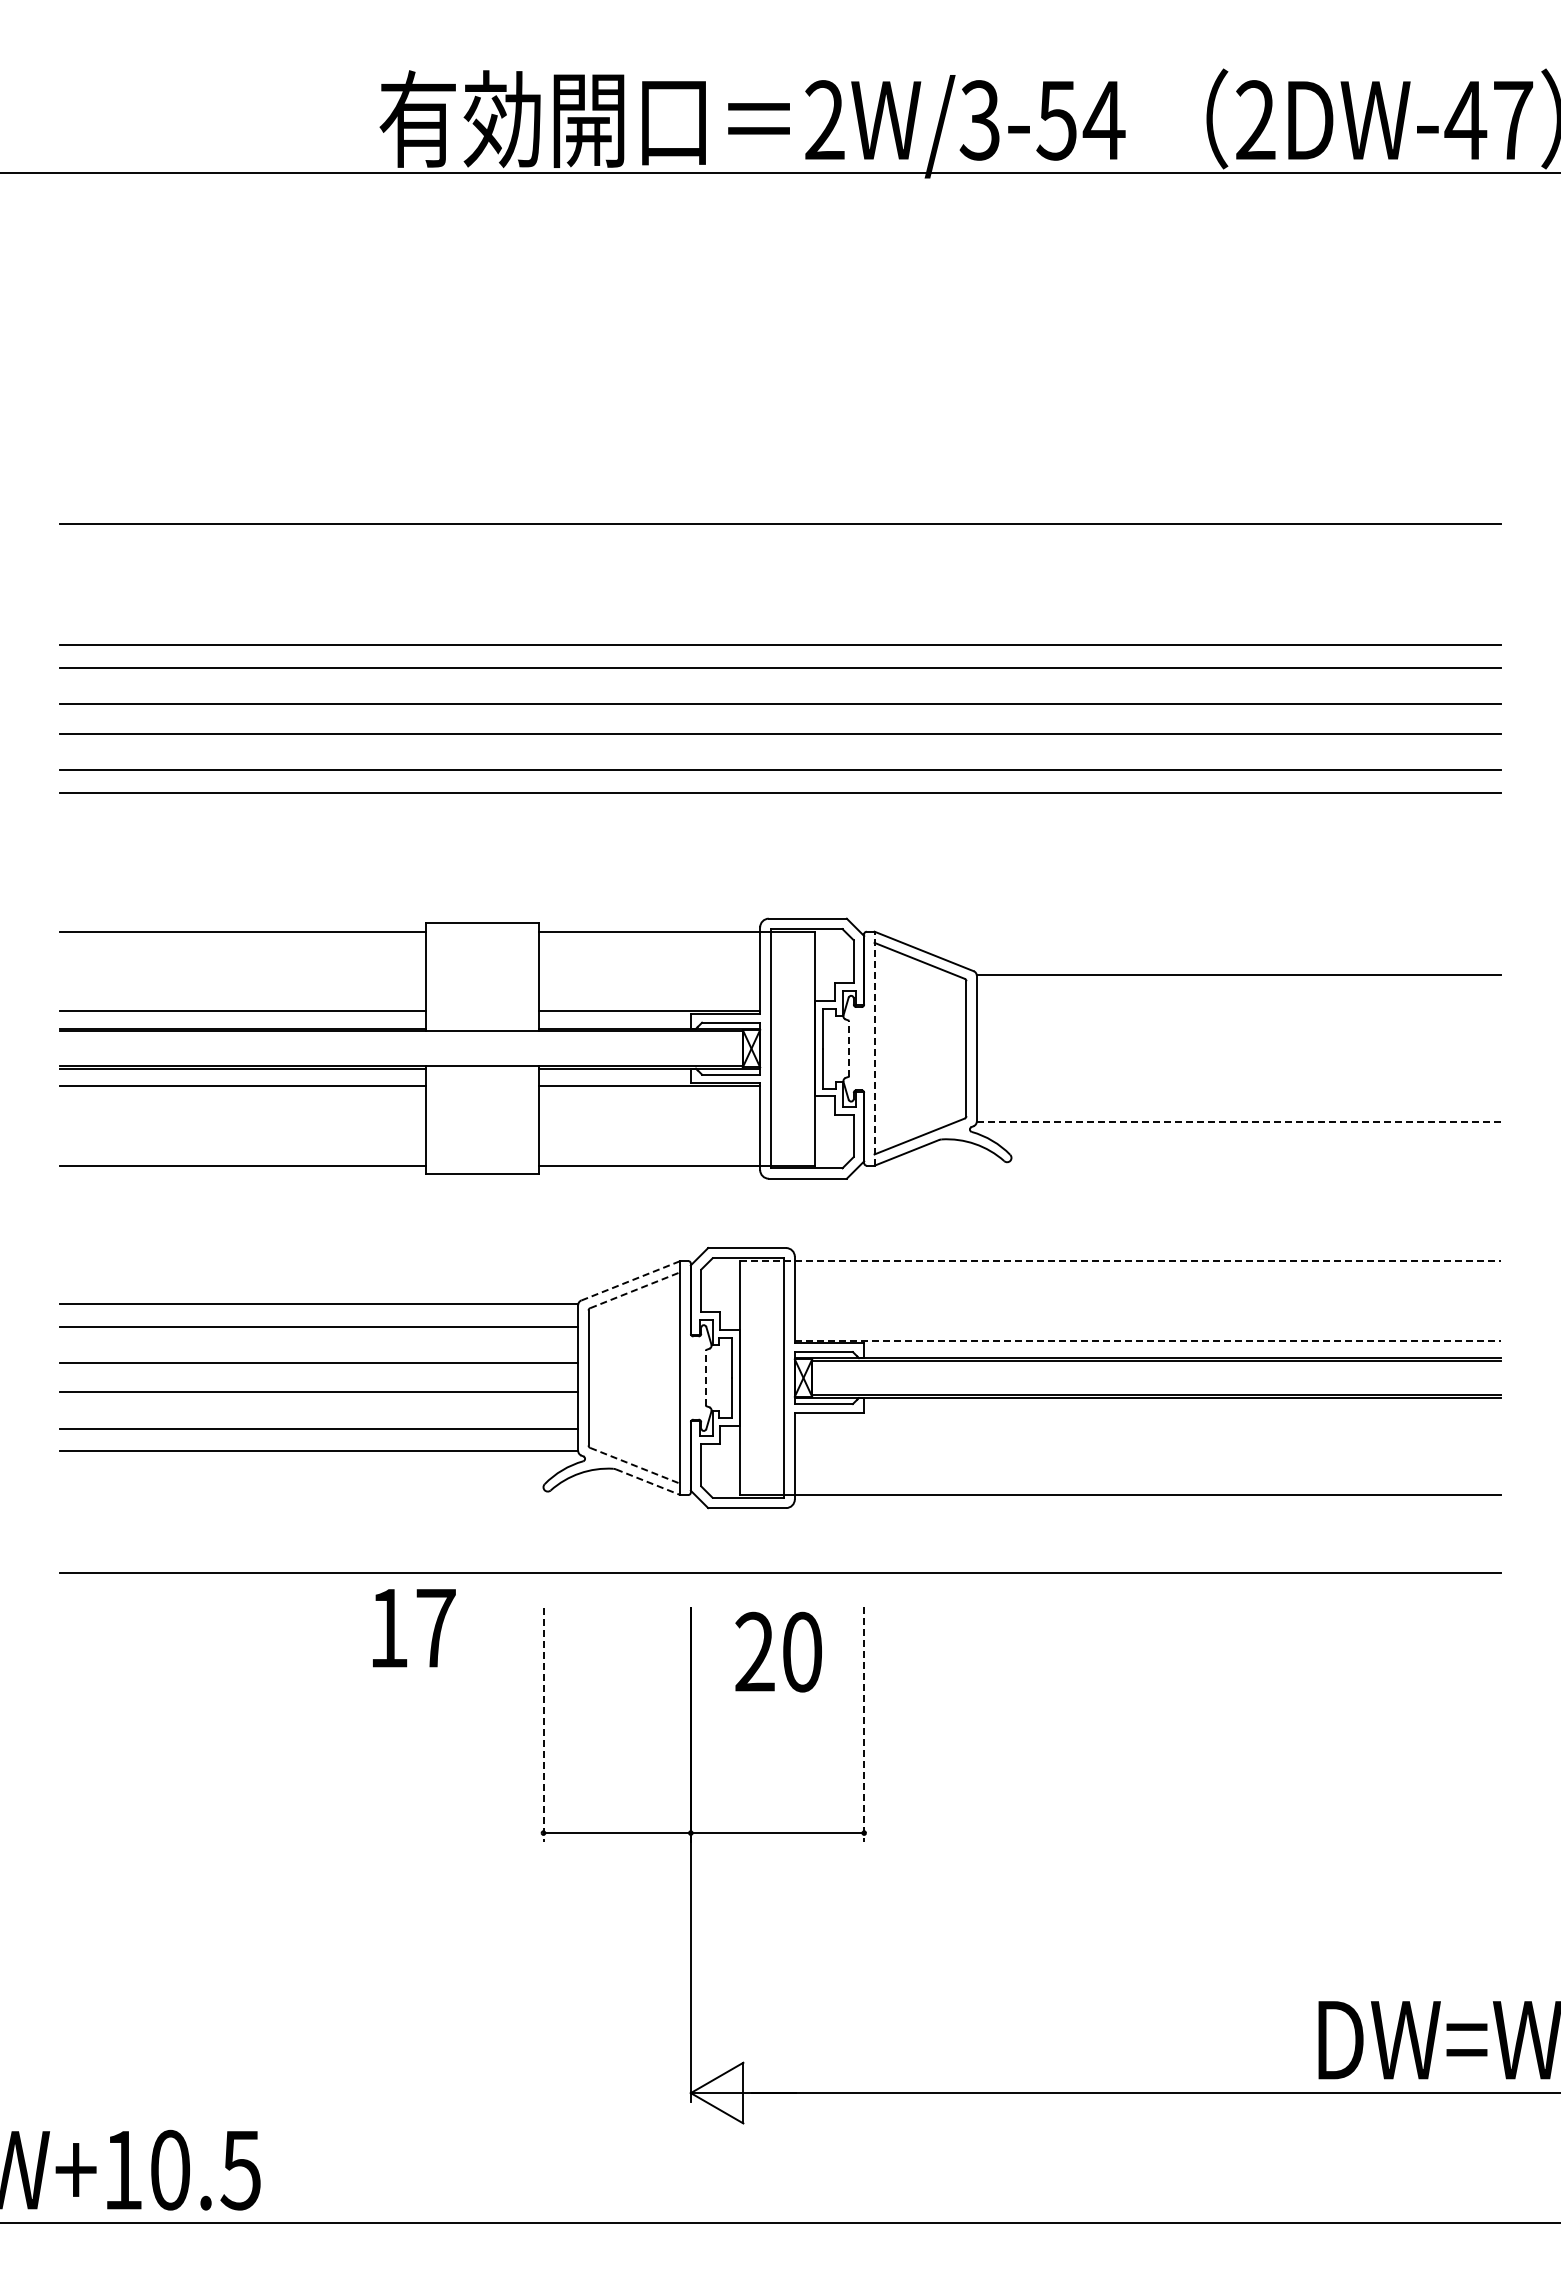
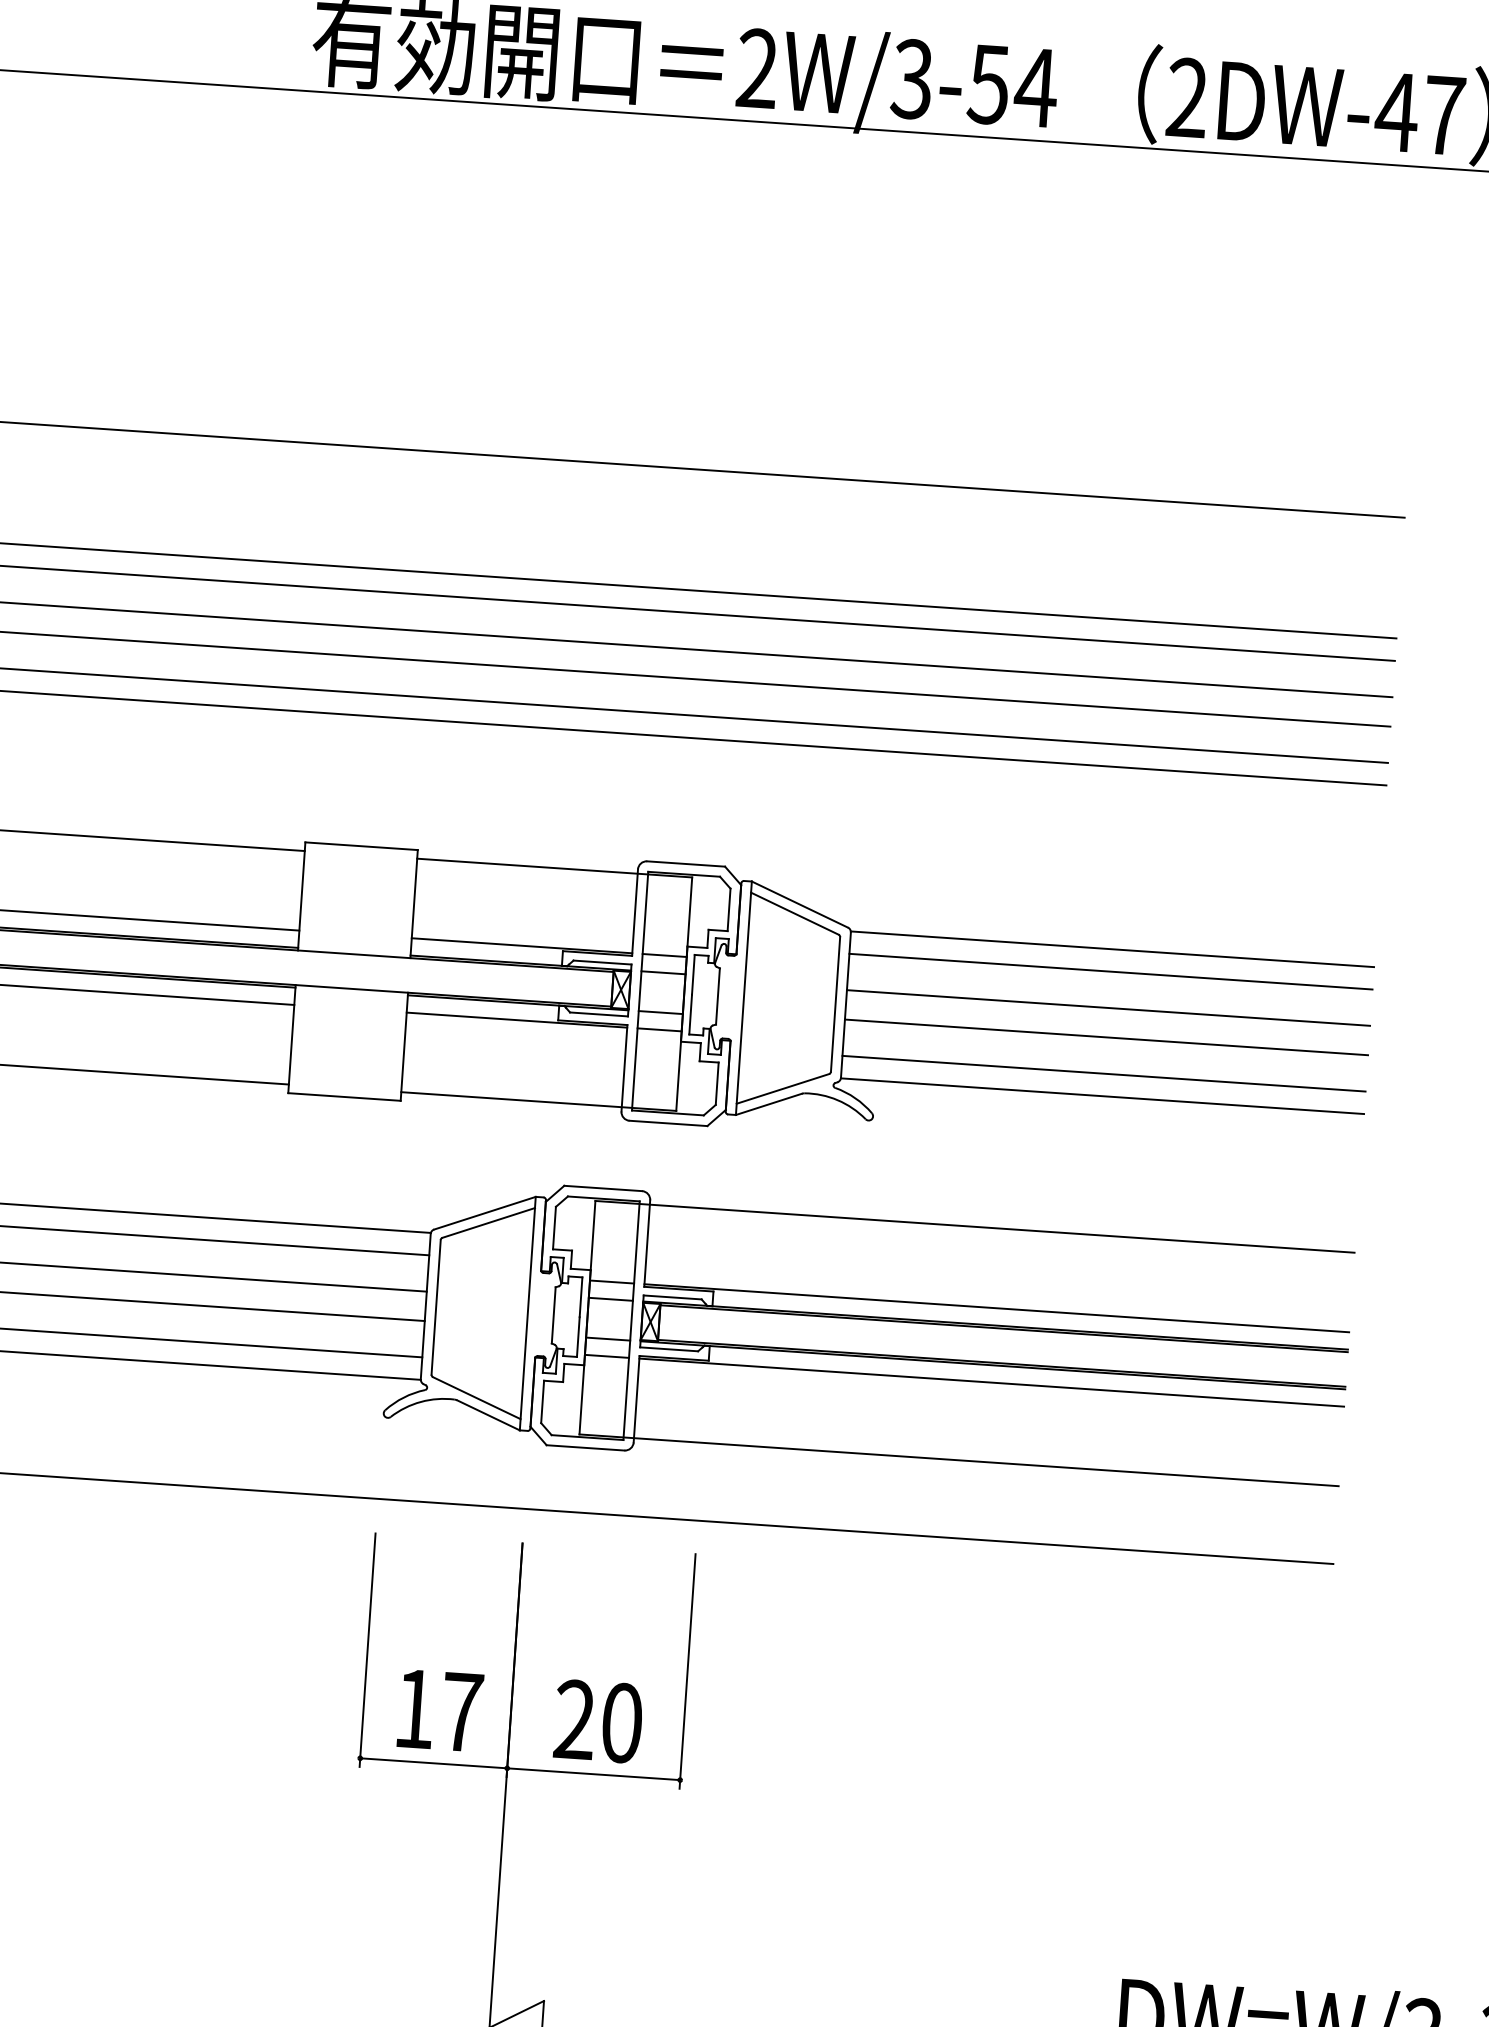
line: (1238, 997) -> (1110, 971), added
line: (792, 1011) -> (664, 955), added
line: (792, 1028) -> (663, 972), added
line: (1238, 1033) -> (1108, 1007), added
line: (848, 1048) -> (717, 996), dashed -> solid
line: (874, 1048) -> (743, 998), dashed -> solid
line: (1238, 1063) -> (1105, 1037), added
line: (792, 1068) -> (660, 1012), added
line: (792, 1085) -> (659, 1029), added
line: (1238, 1099) -> (1103, 1073), added
line: (1238, 1122) -> (1101, 1096), dashed -> solid
line: (1121, 1261) -> (975, 1227), dashed -> solid
line: (631, 1280) -> (485, 1212), dashed -> solid
line: (635, 1290) -> (488, 1223), dashed -> solid
line: (762, 1340) -> (612, 1281), added
line: (1148, 1340) -> (997, 1307), dashed -> solid
line: (762, 1358) -> (611, 1299), added
line: (706, 1377) -> (553, 1314), dashed -> solid
line: (762, 1398) -> (608, 1339), added
line: (762, 1415) -> (607, 1356), added
line: (1147, 1415) -> (991, 1382), added
line: (635, 1465) -> (477, 1397), dashed -> solid
line: (648, 1482) -> (488, 1415), dashed -> solid
text: (414, 1628) -> (440, 1711), moved
text: (778, 1651) -> (598, 1720), moved
line: (864, 1724) -> (687, 1671), dashed -> solid
line: (543, 1725) -> (367, 1650), dashed -> solid

